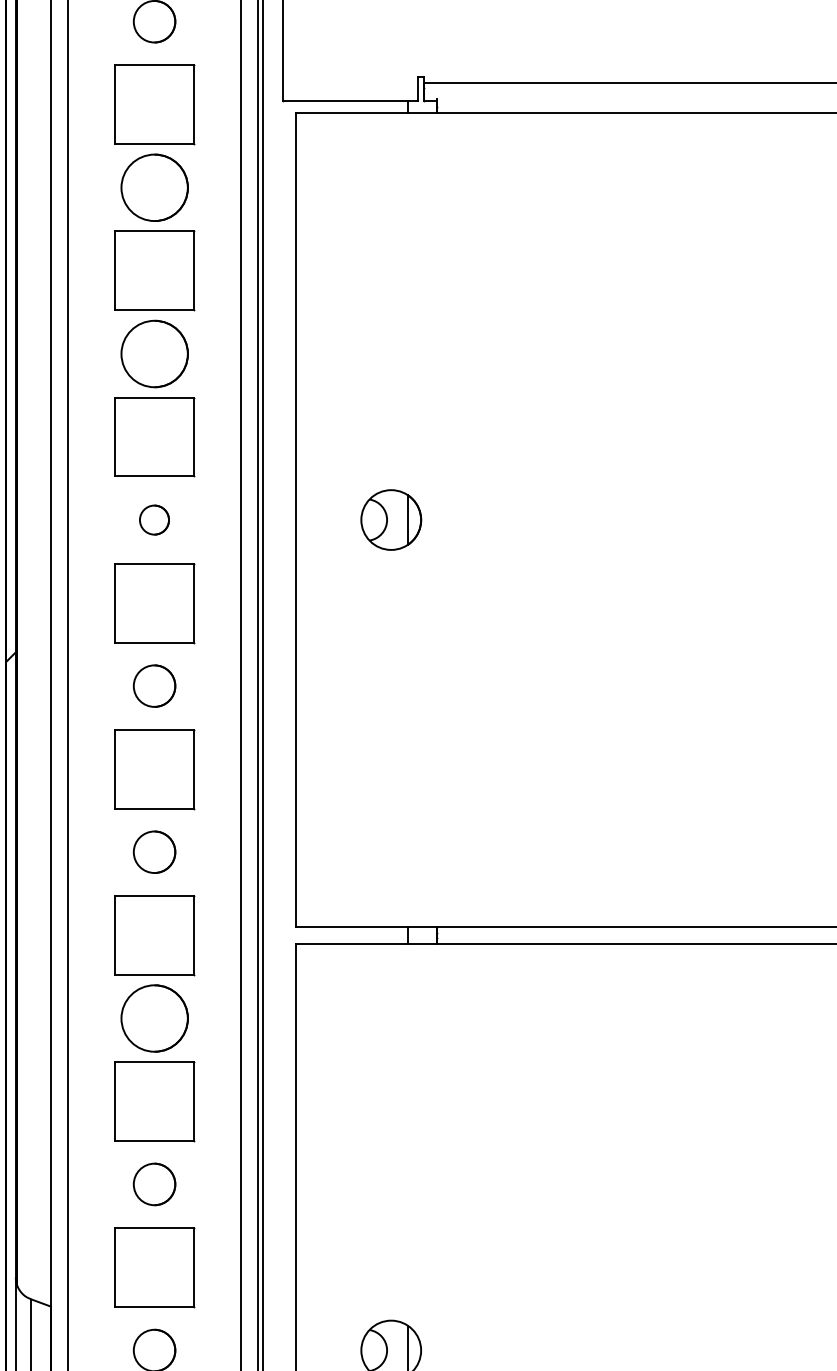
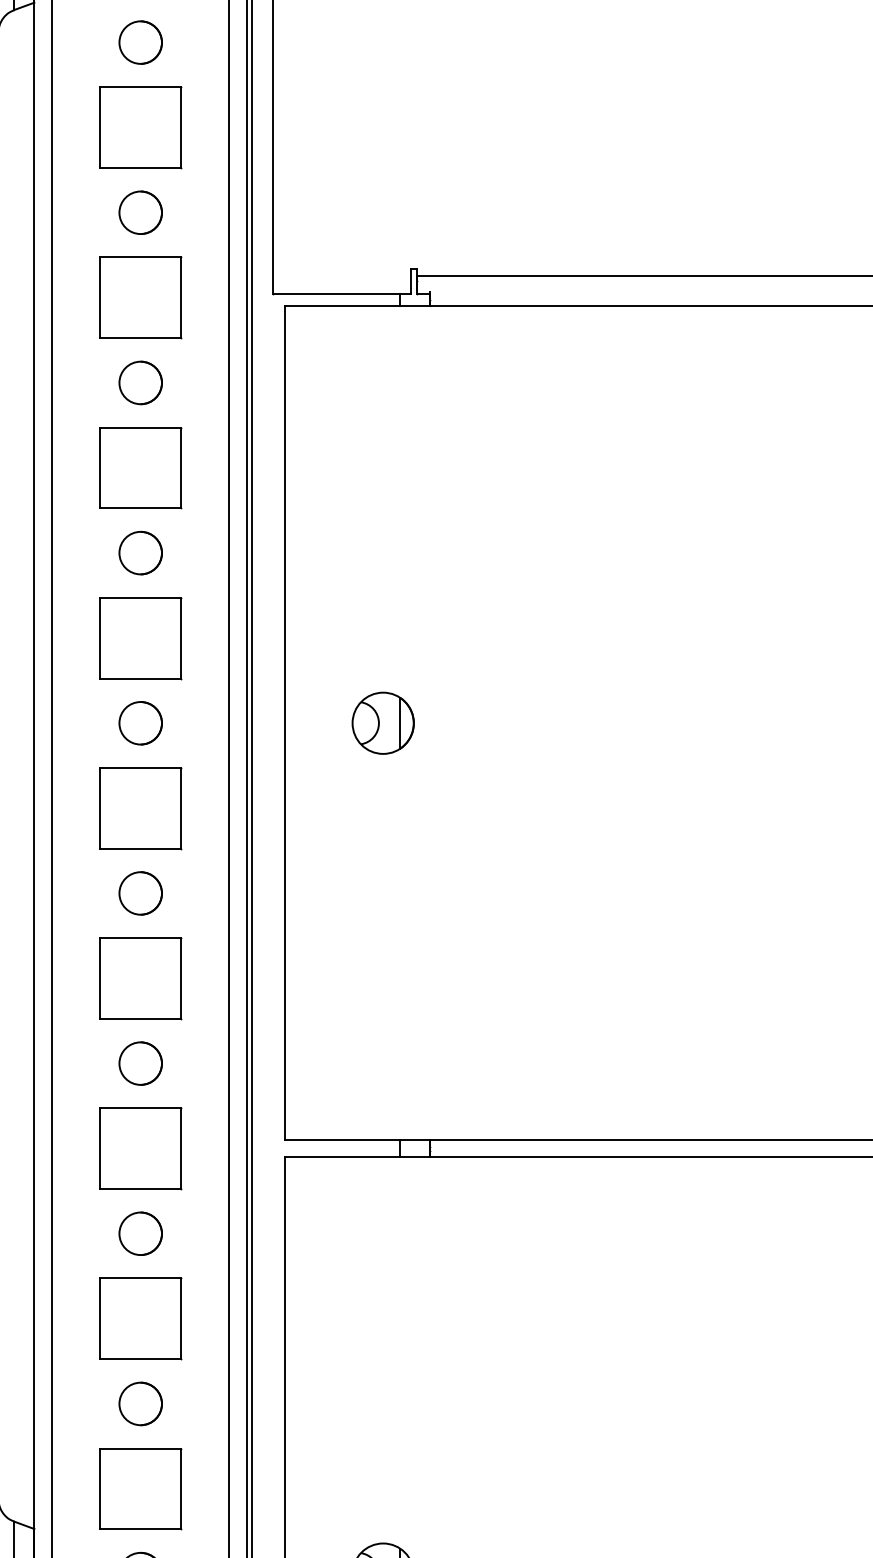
part: (154, 187) -> (140, 382), size x0.62
part: (154, 353) -> (140, 552), size x0.62
circle: (154, 520) -> (140, 723), size x1.43
circle: (154, 1018) -> (140, 1233), size x0.62

